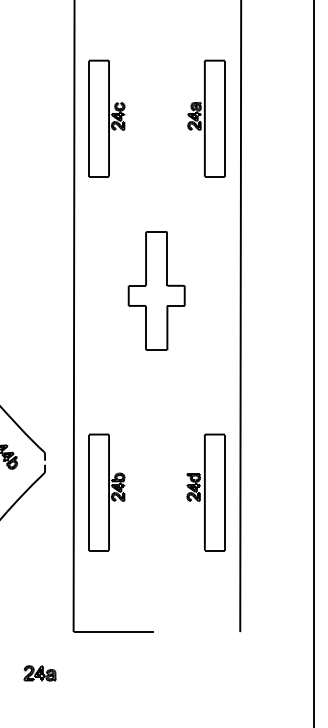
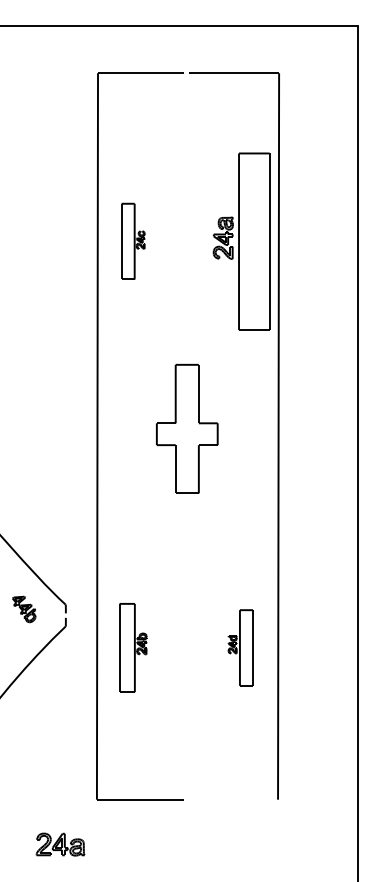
part: (107, 118) -> (133, 241), size x0.6
part: (205, 118) -> (240, 241), size x1.4
part: (107, 492) -> (133, 647), size x0.7
part: (205, 492) -> (240, 647), size x0.6
part: (40, 673) -> (60, 844), size x1.4

